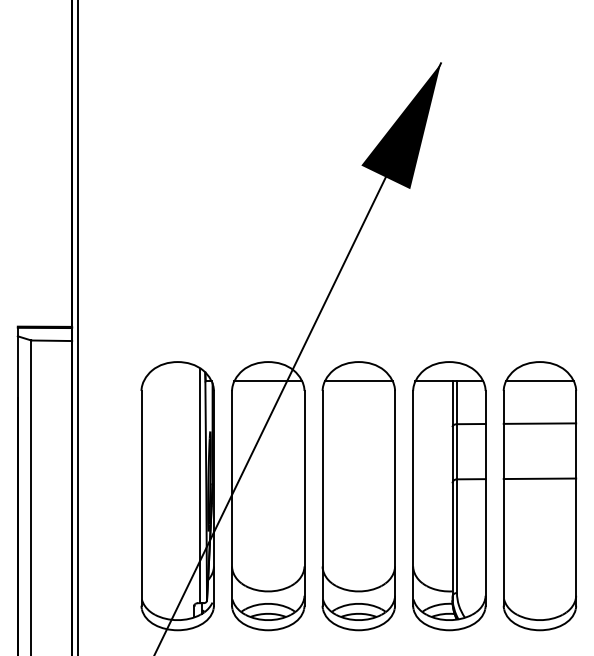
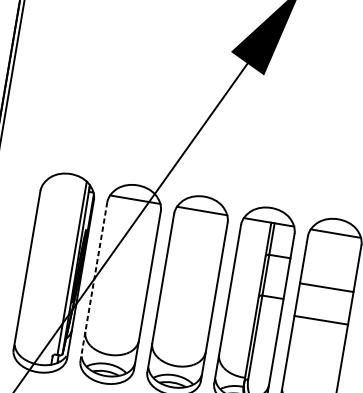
line: (539, 423) -> (326, 287), moved
line: (539, 478) -> (320, 320), moved
line: (232, 498) -> (94, 281), solid -> dashed

